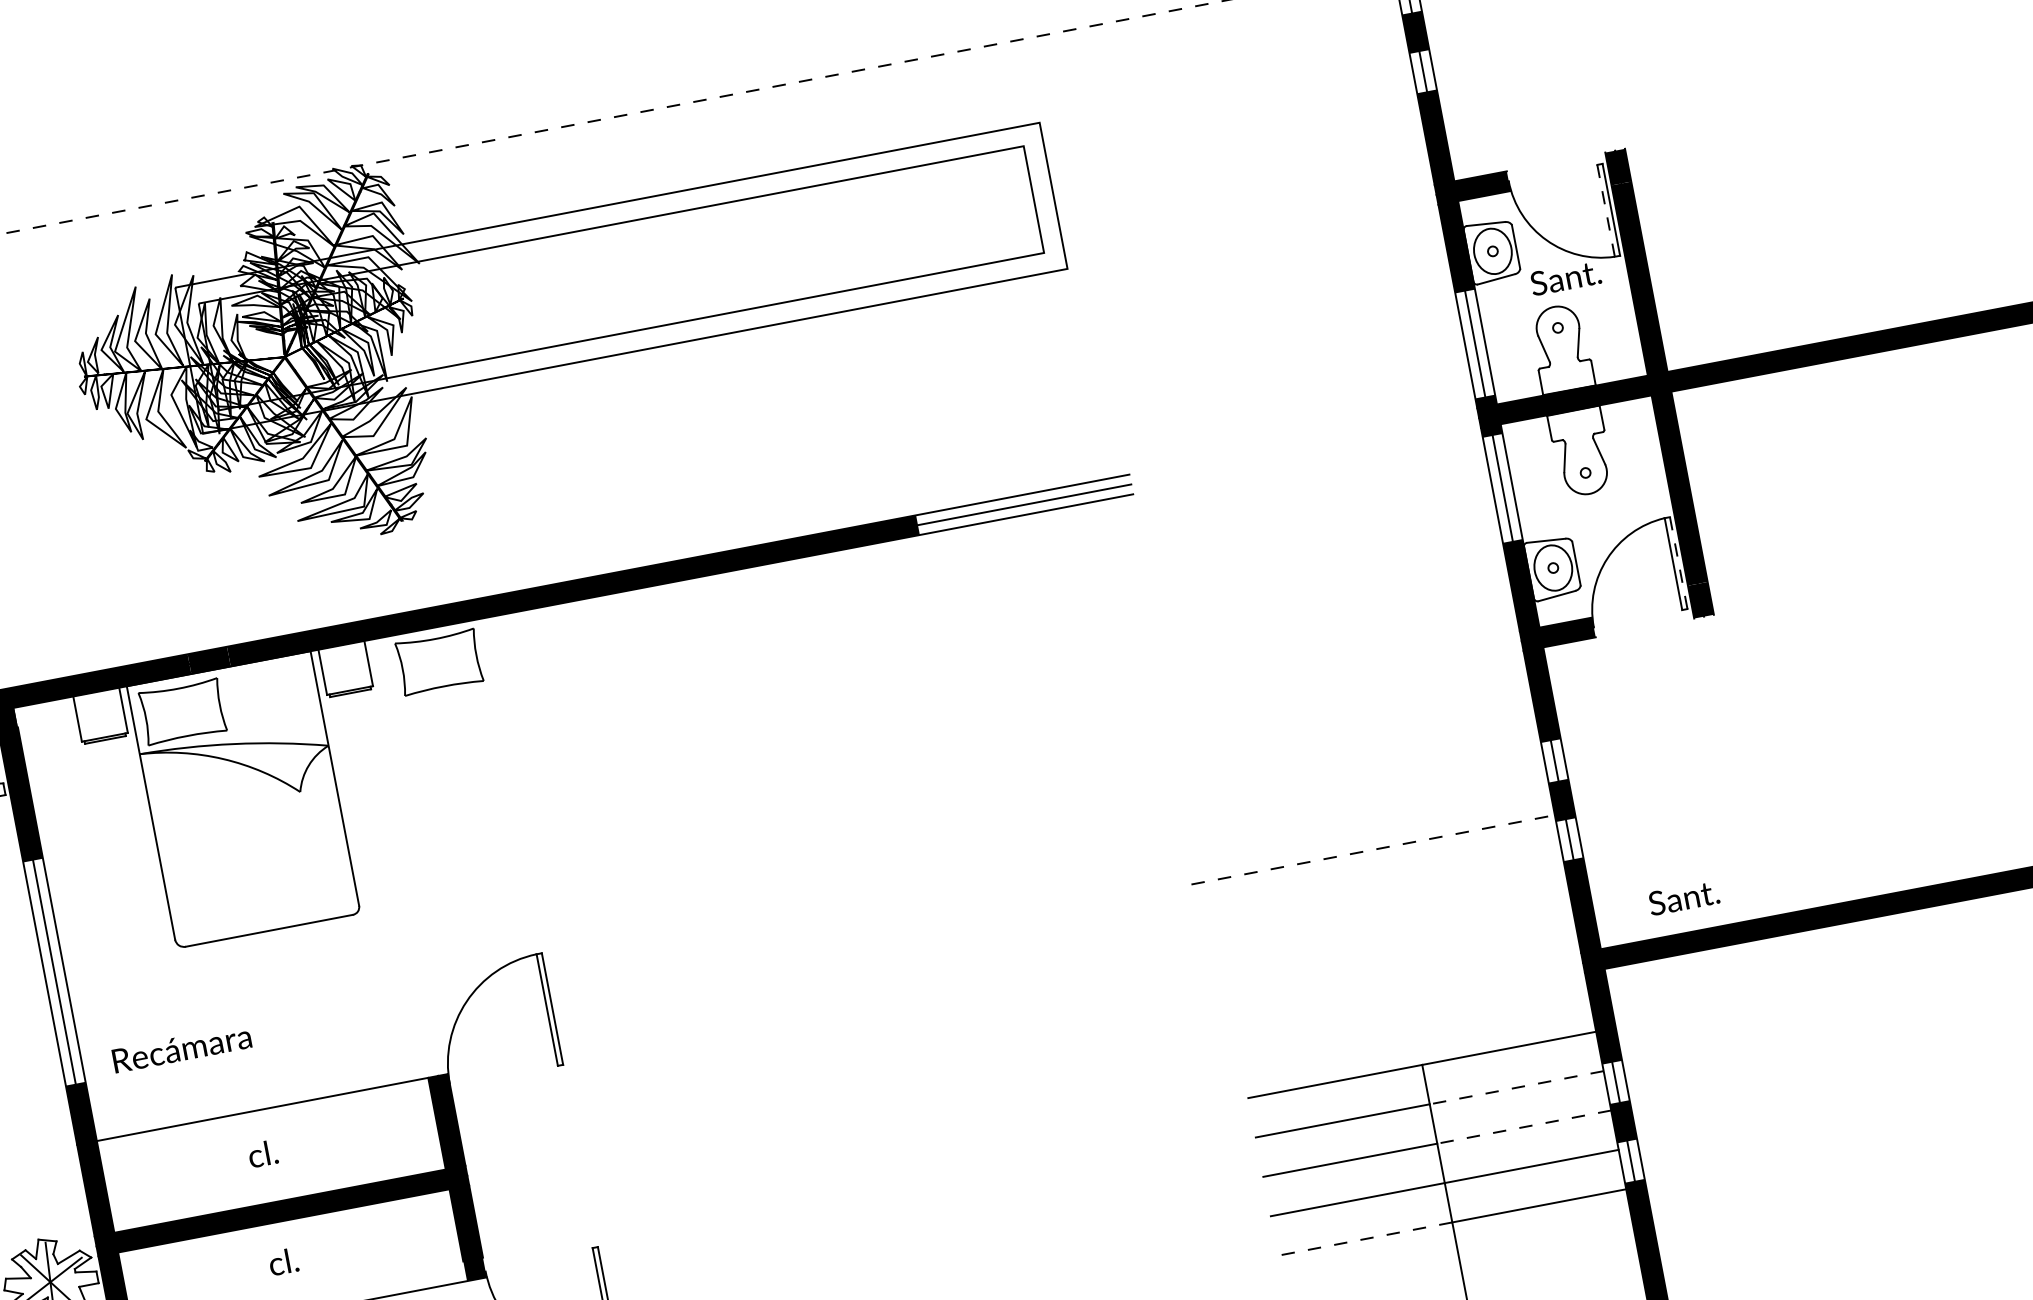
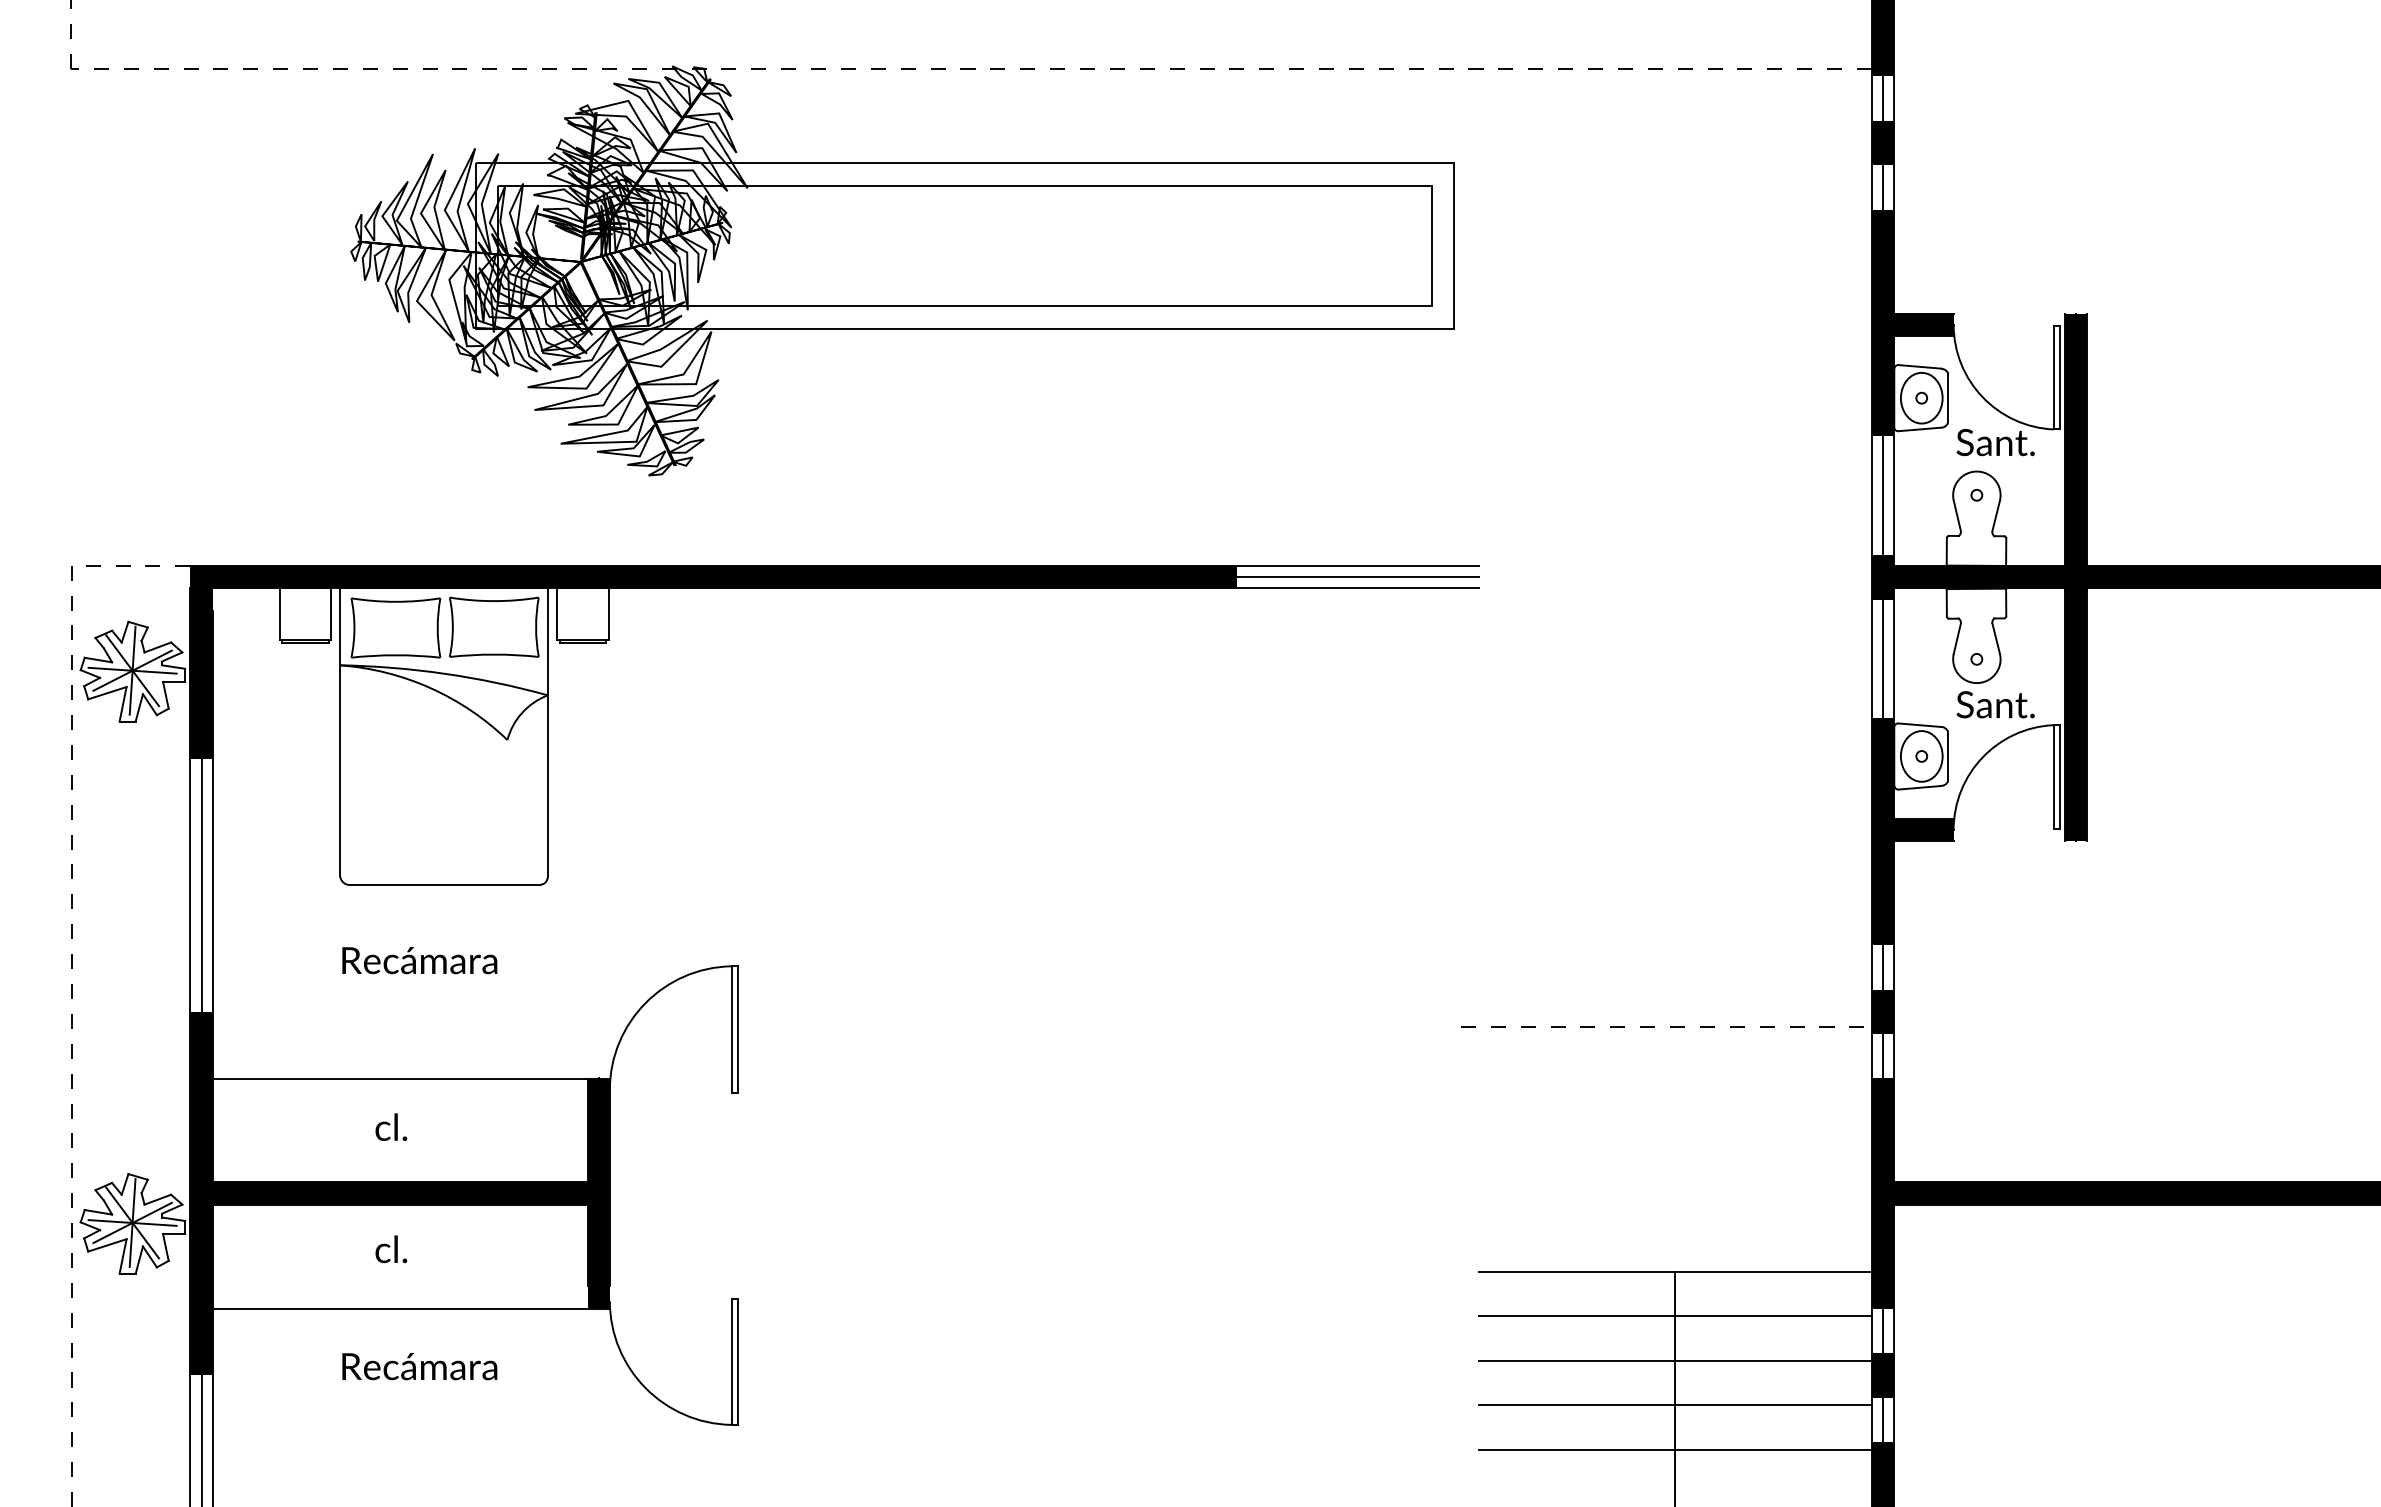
line: (1605, 210) -> (2053, 377), dashed -> solid
line: (1678, 563) -> (2059, 777), dashed -> solid
part: (439, 661) -> (494, 626), moved
text: (1683, 897) -> (1995, 704), moved
text: (181, 1048) -> (419, 960), moved
line: (1516, 1088) -> (1773, 1316), dashed -> solid
line: (1524, 1127) -> (1773, 1360), dashed -> solid
line: (1364, 1238) -> (1576, 1449), dashed -> solid
line: (50, 1281) -> (132, 1222), added

